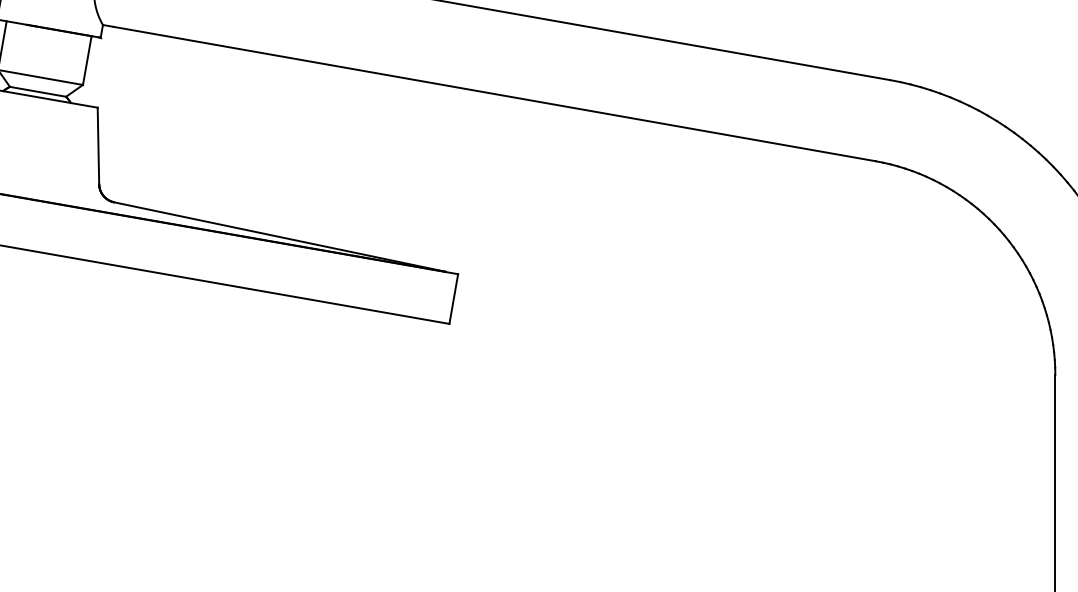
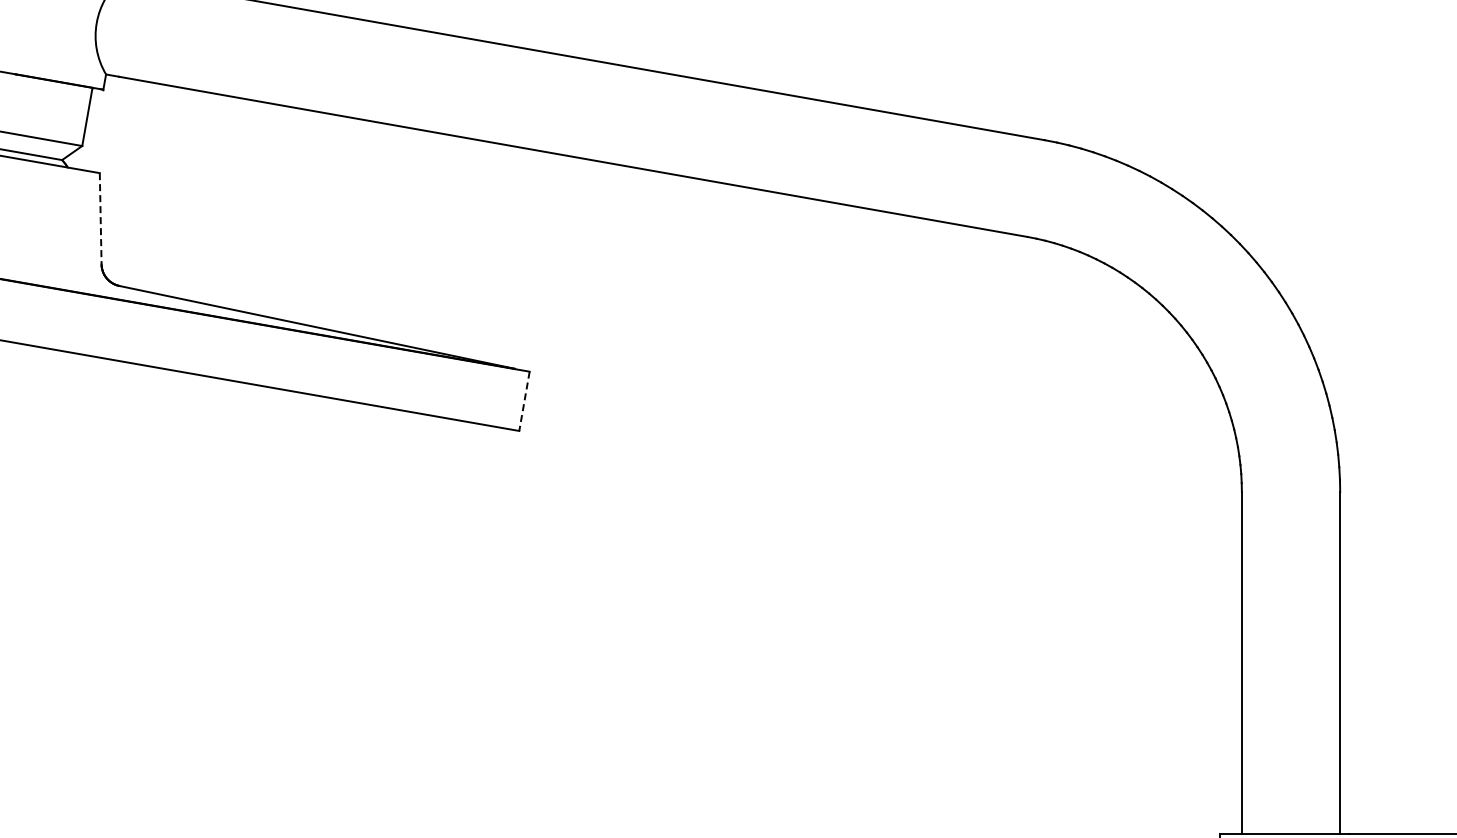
line: (98, 145) -> (100, 218), solid -> dashed
line: (453, 299) -> (524, 401), solid -> dashed

